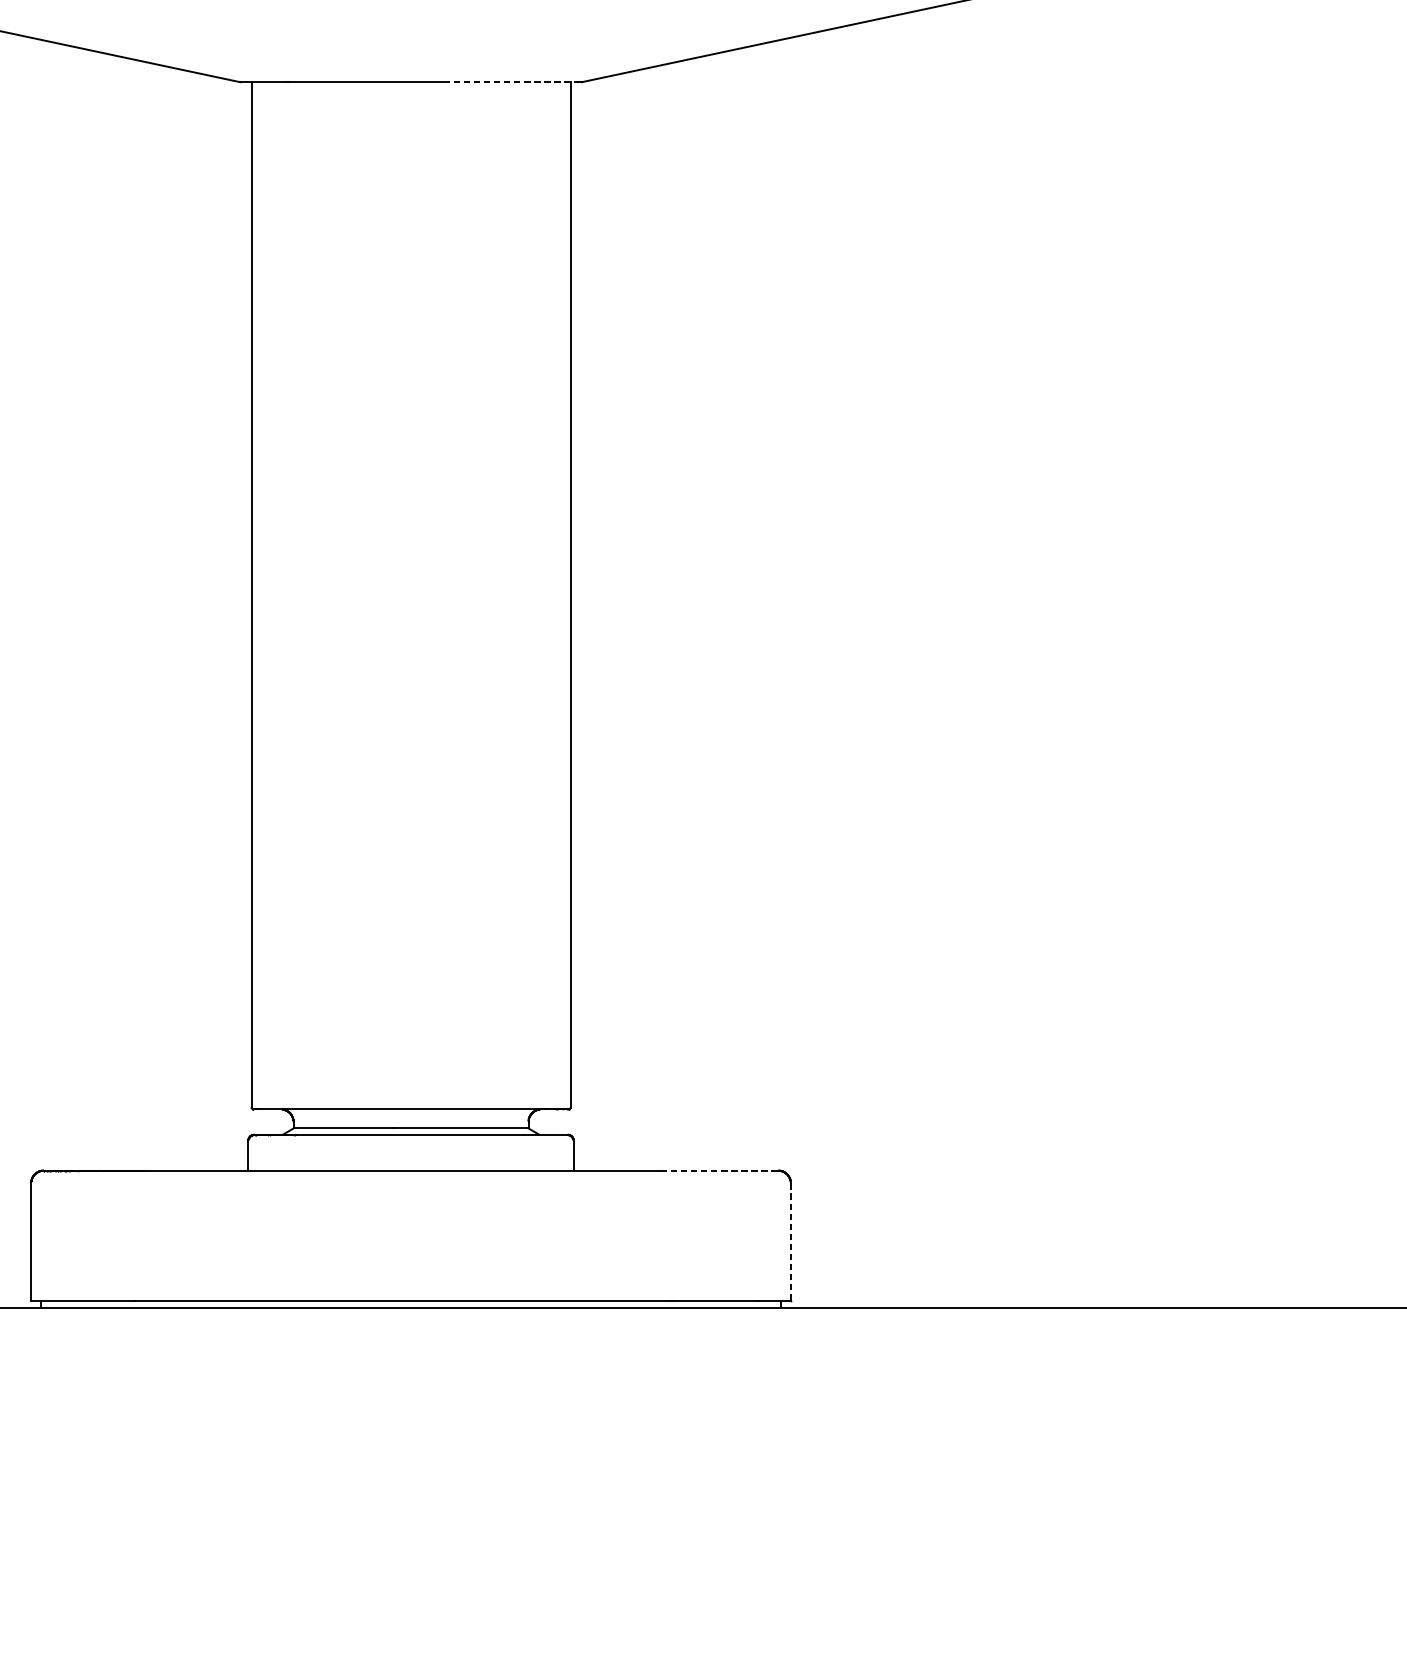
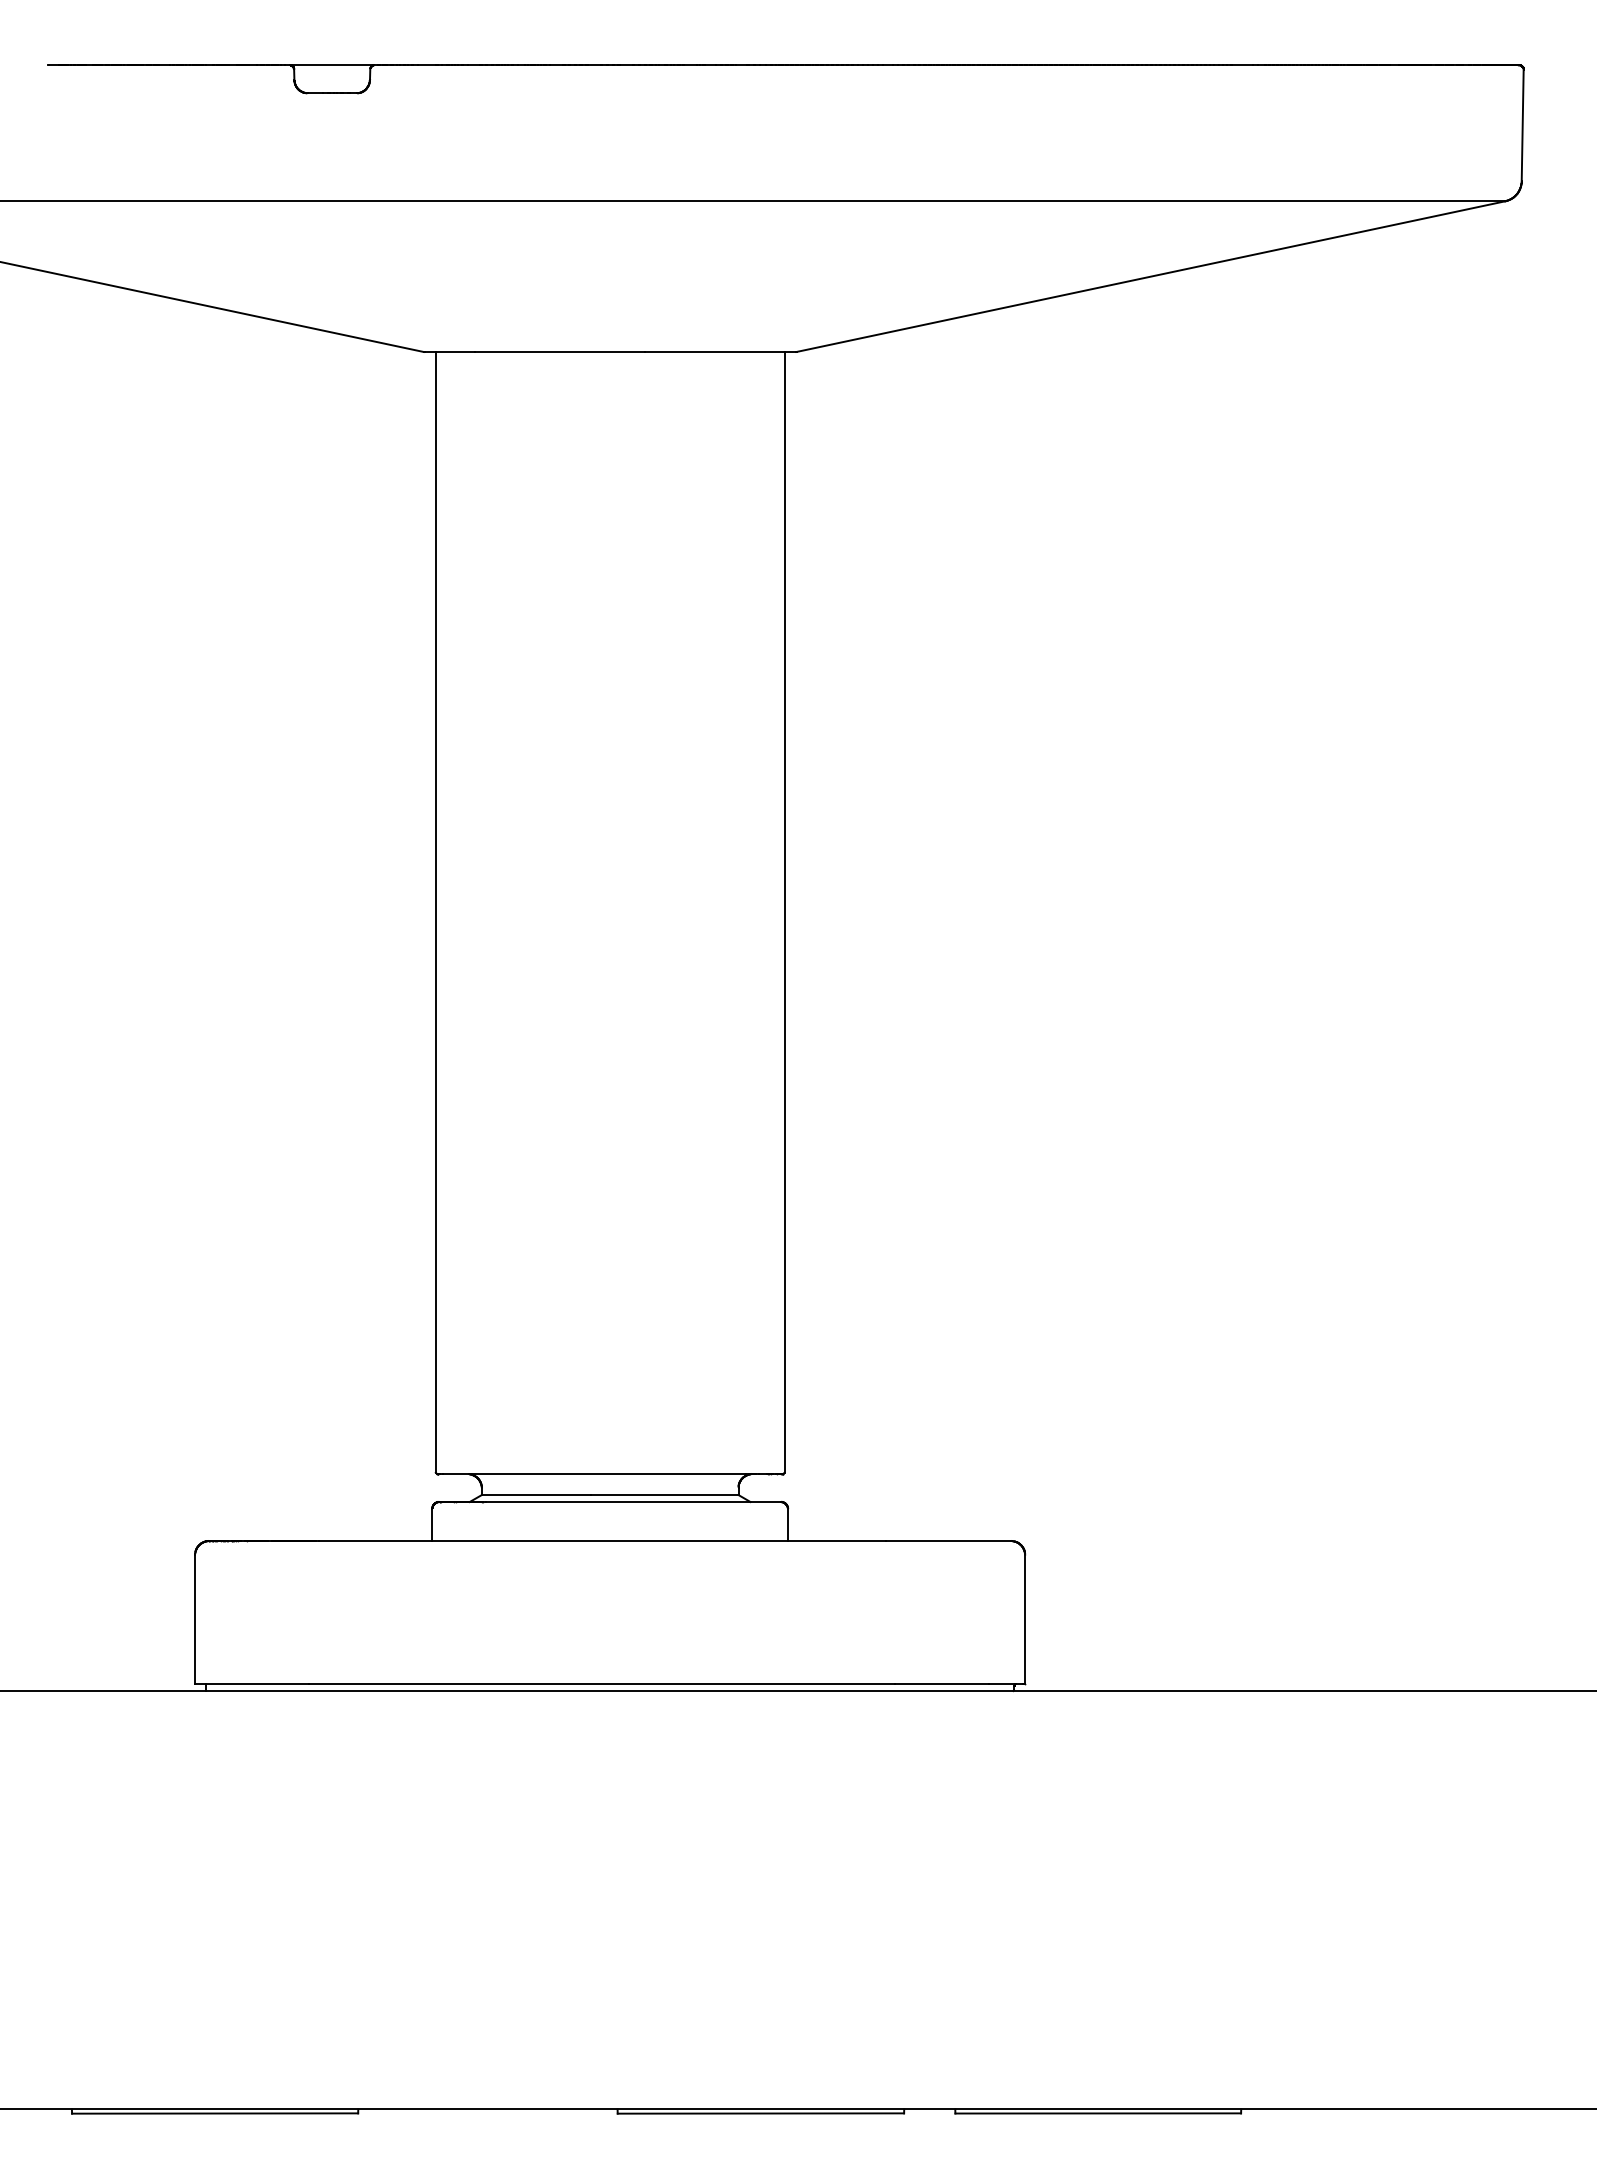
line: (512, 81) -> (720, 351), dashed -> solid
line: (720, 1170) -> (948, 1541), dashed -> solid
line: (791, 1242) -> (1025, 1619), dashed -> solid

